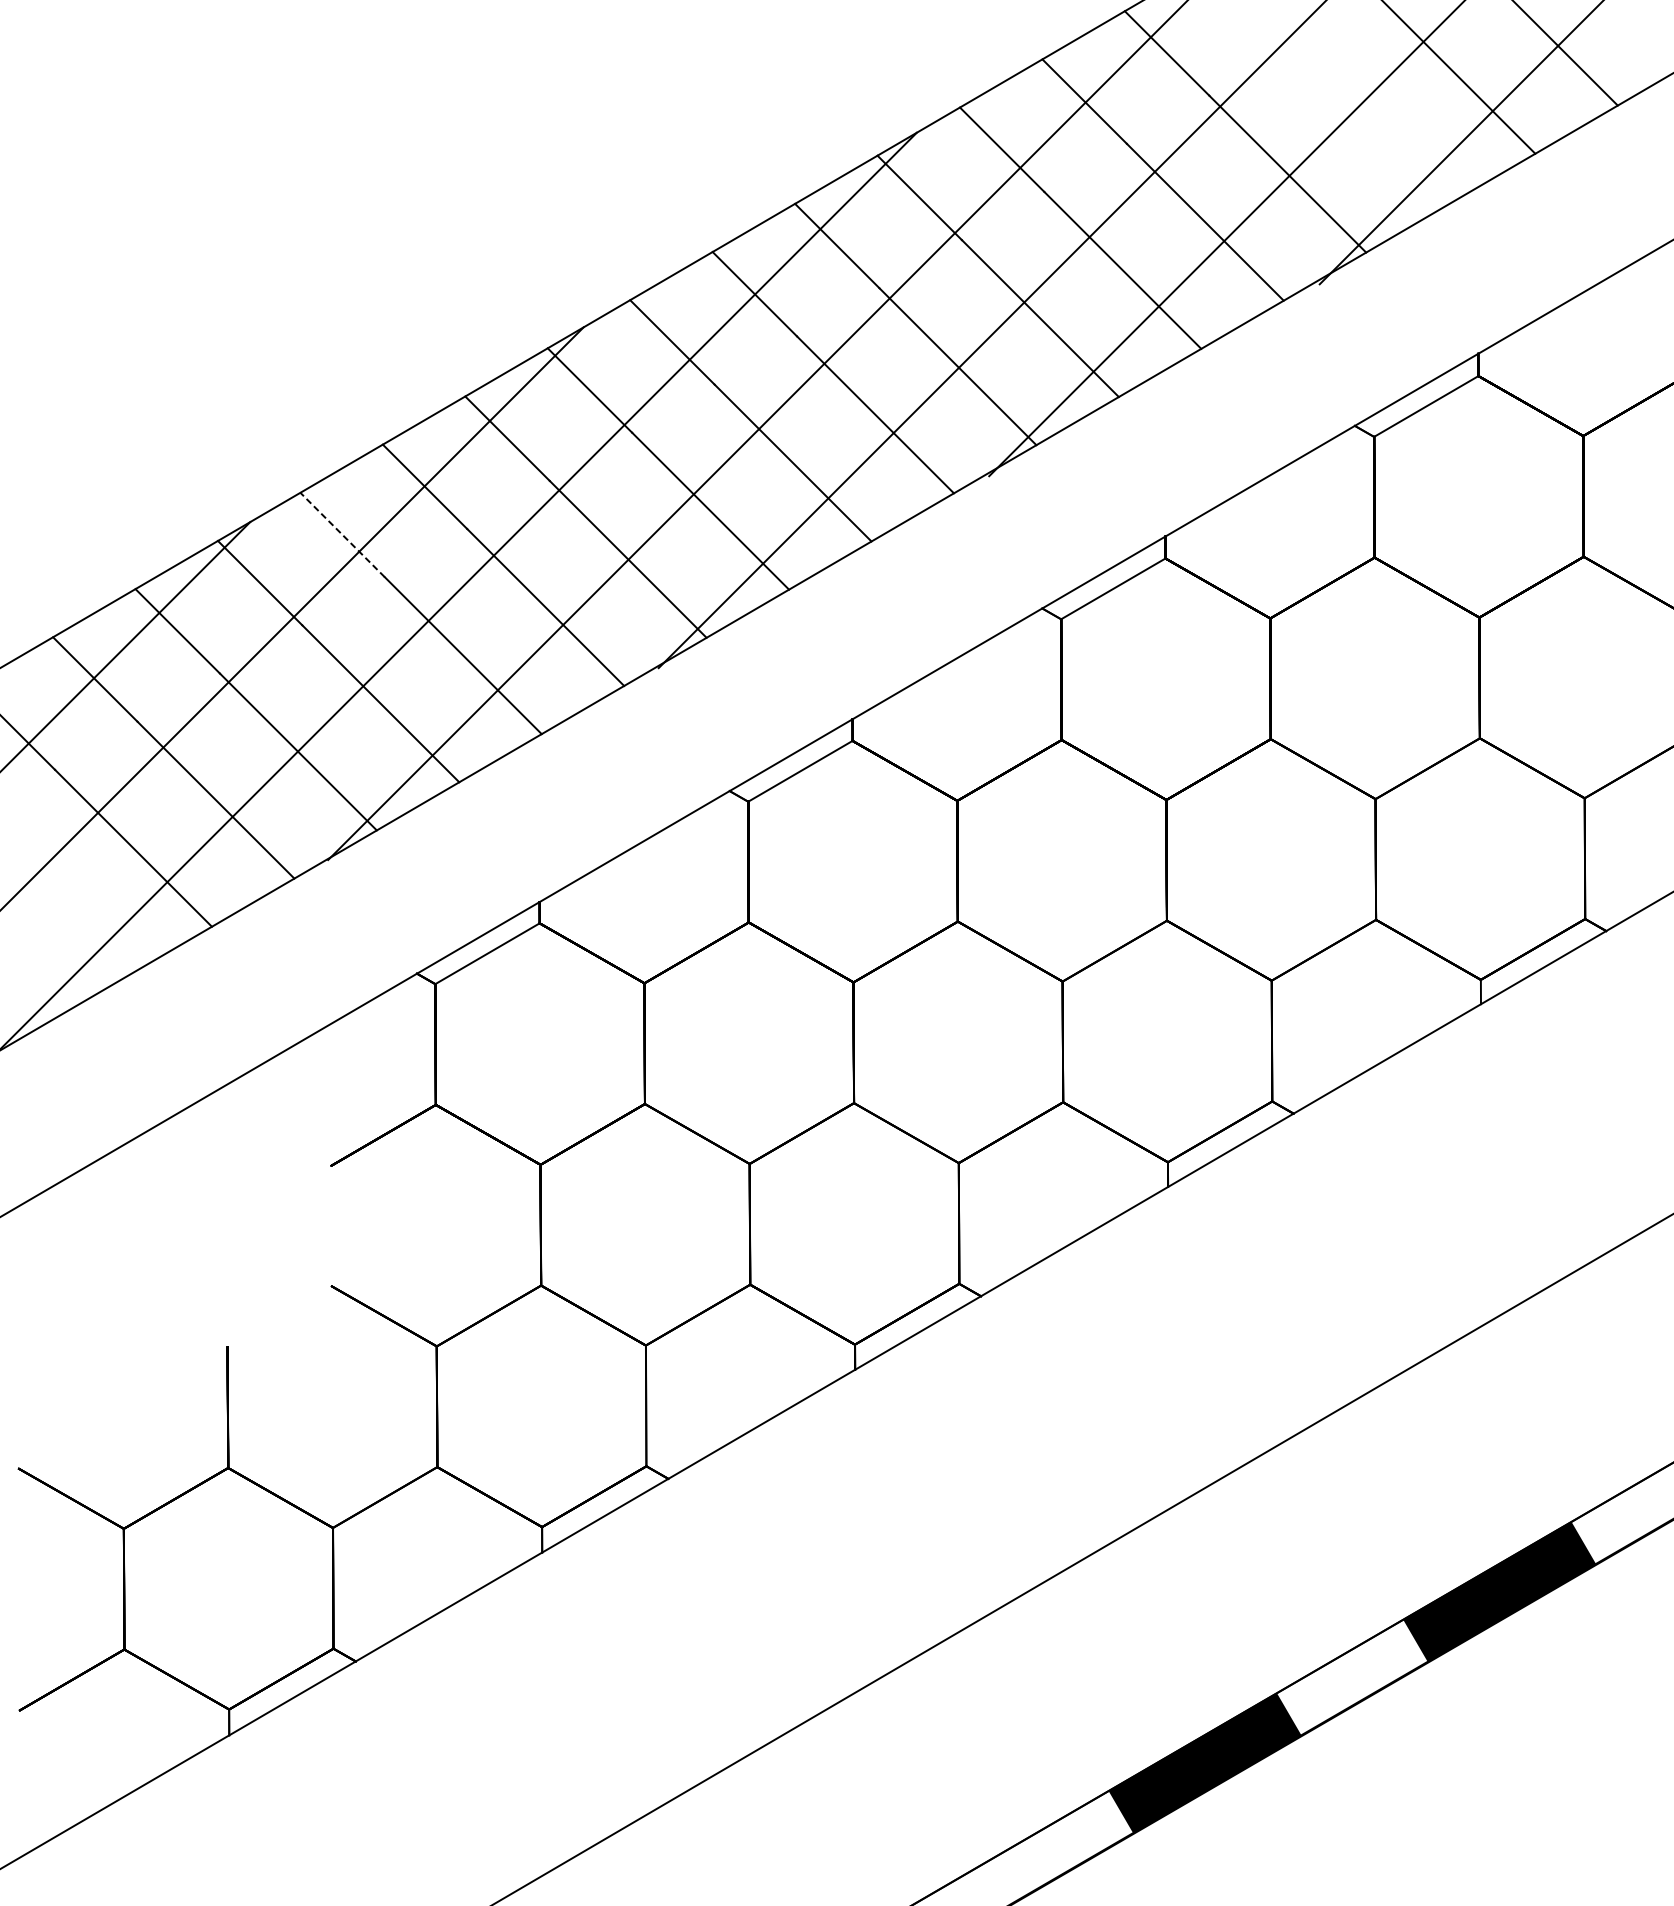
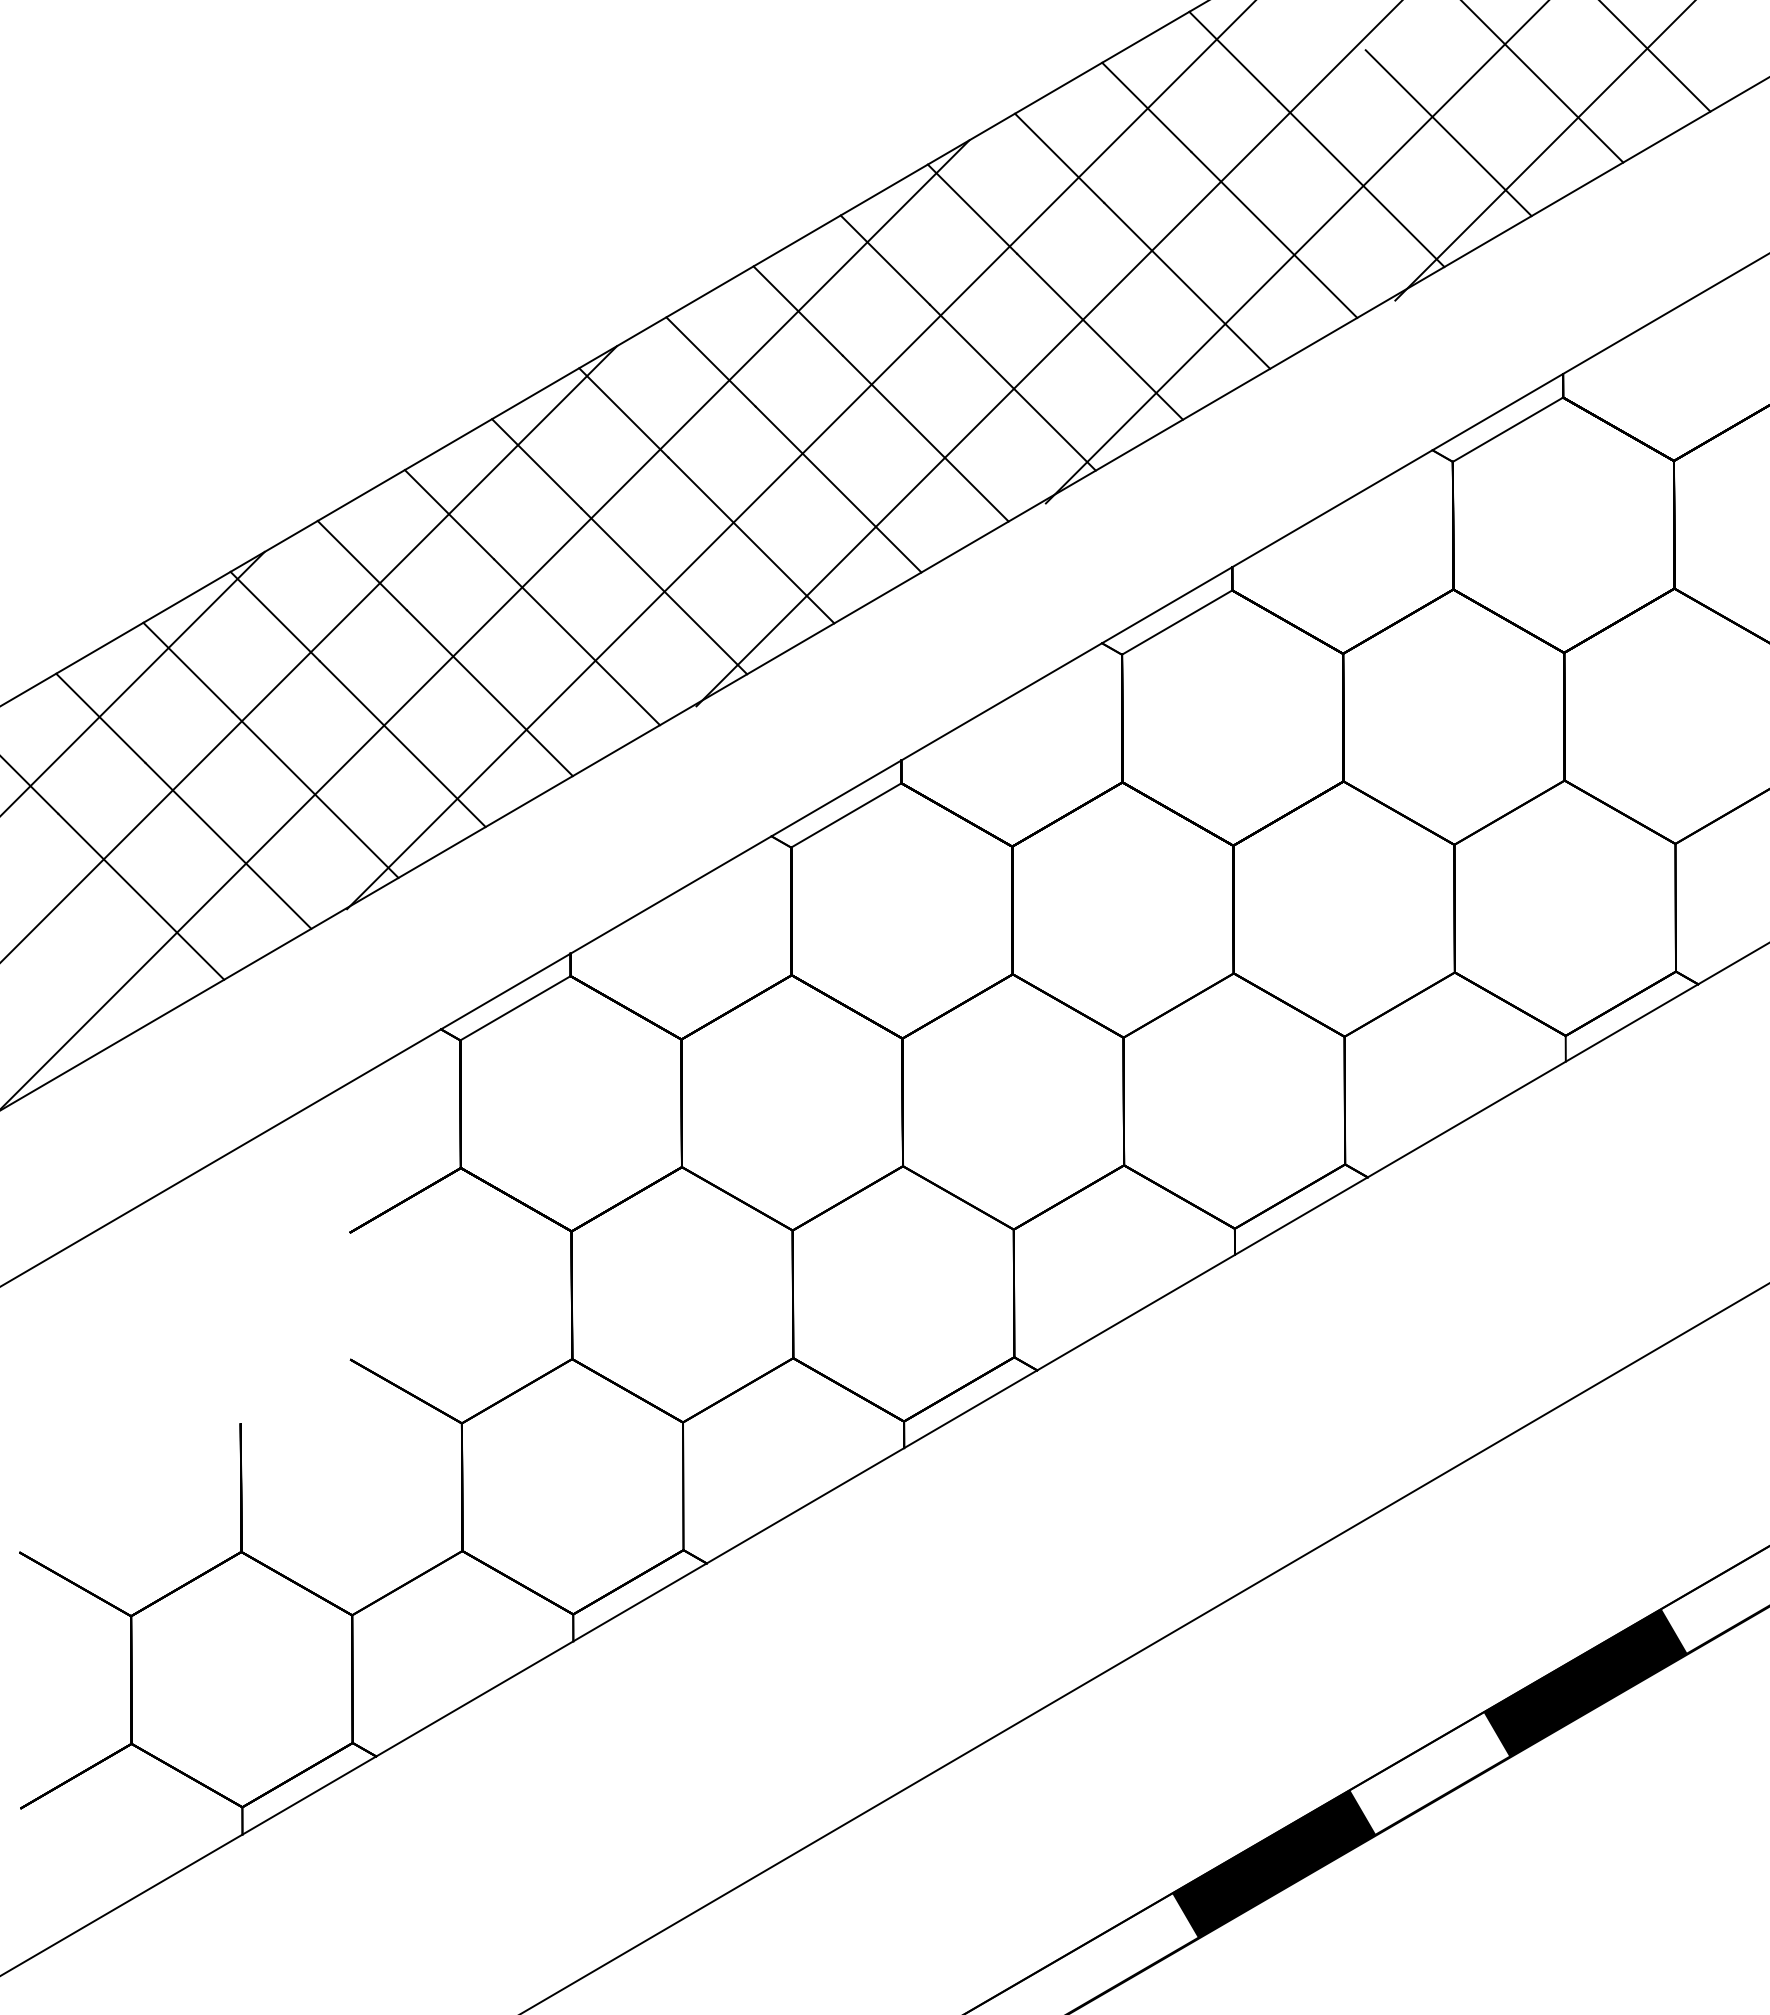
line: (1370, 126) -> (1448, 133), added
line: (342, 534) -> (362, 565), dashed -> solid

